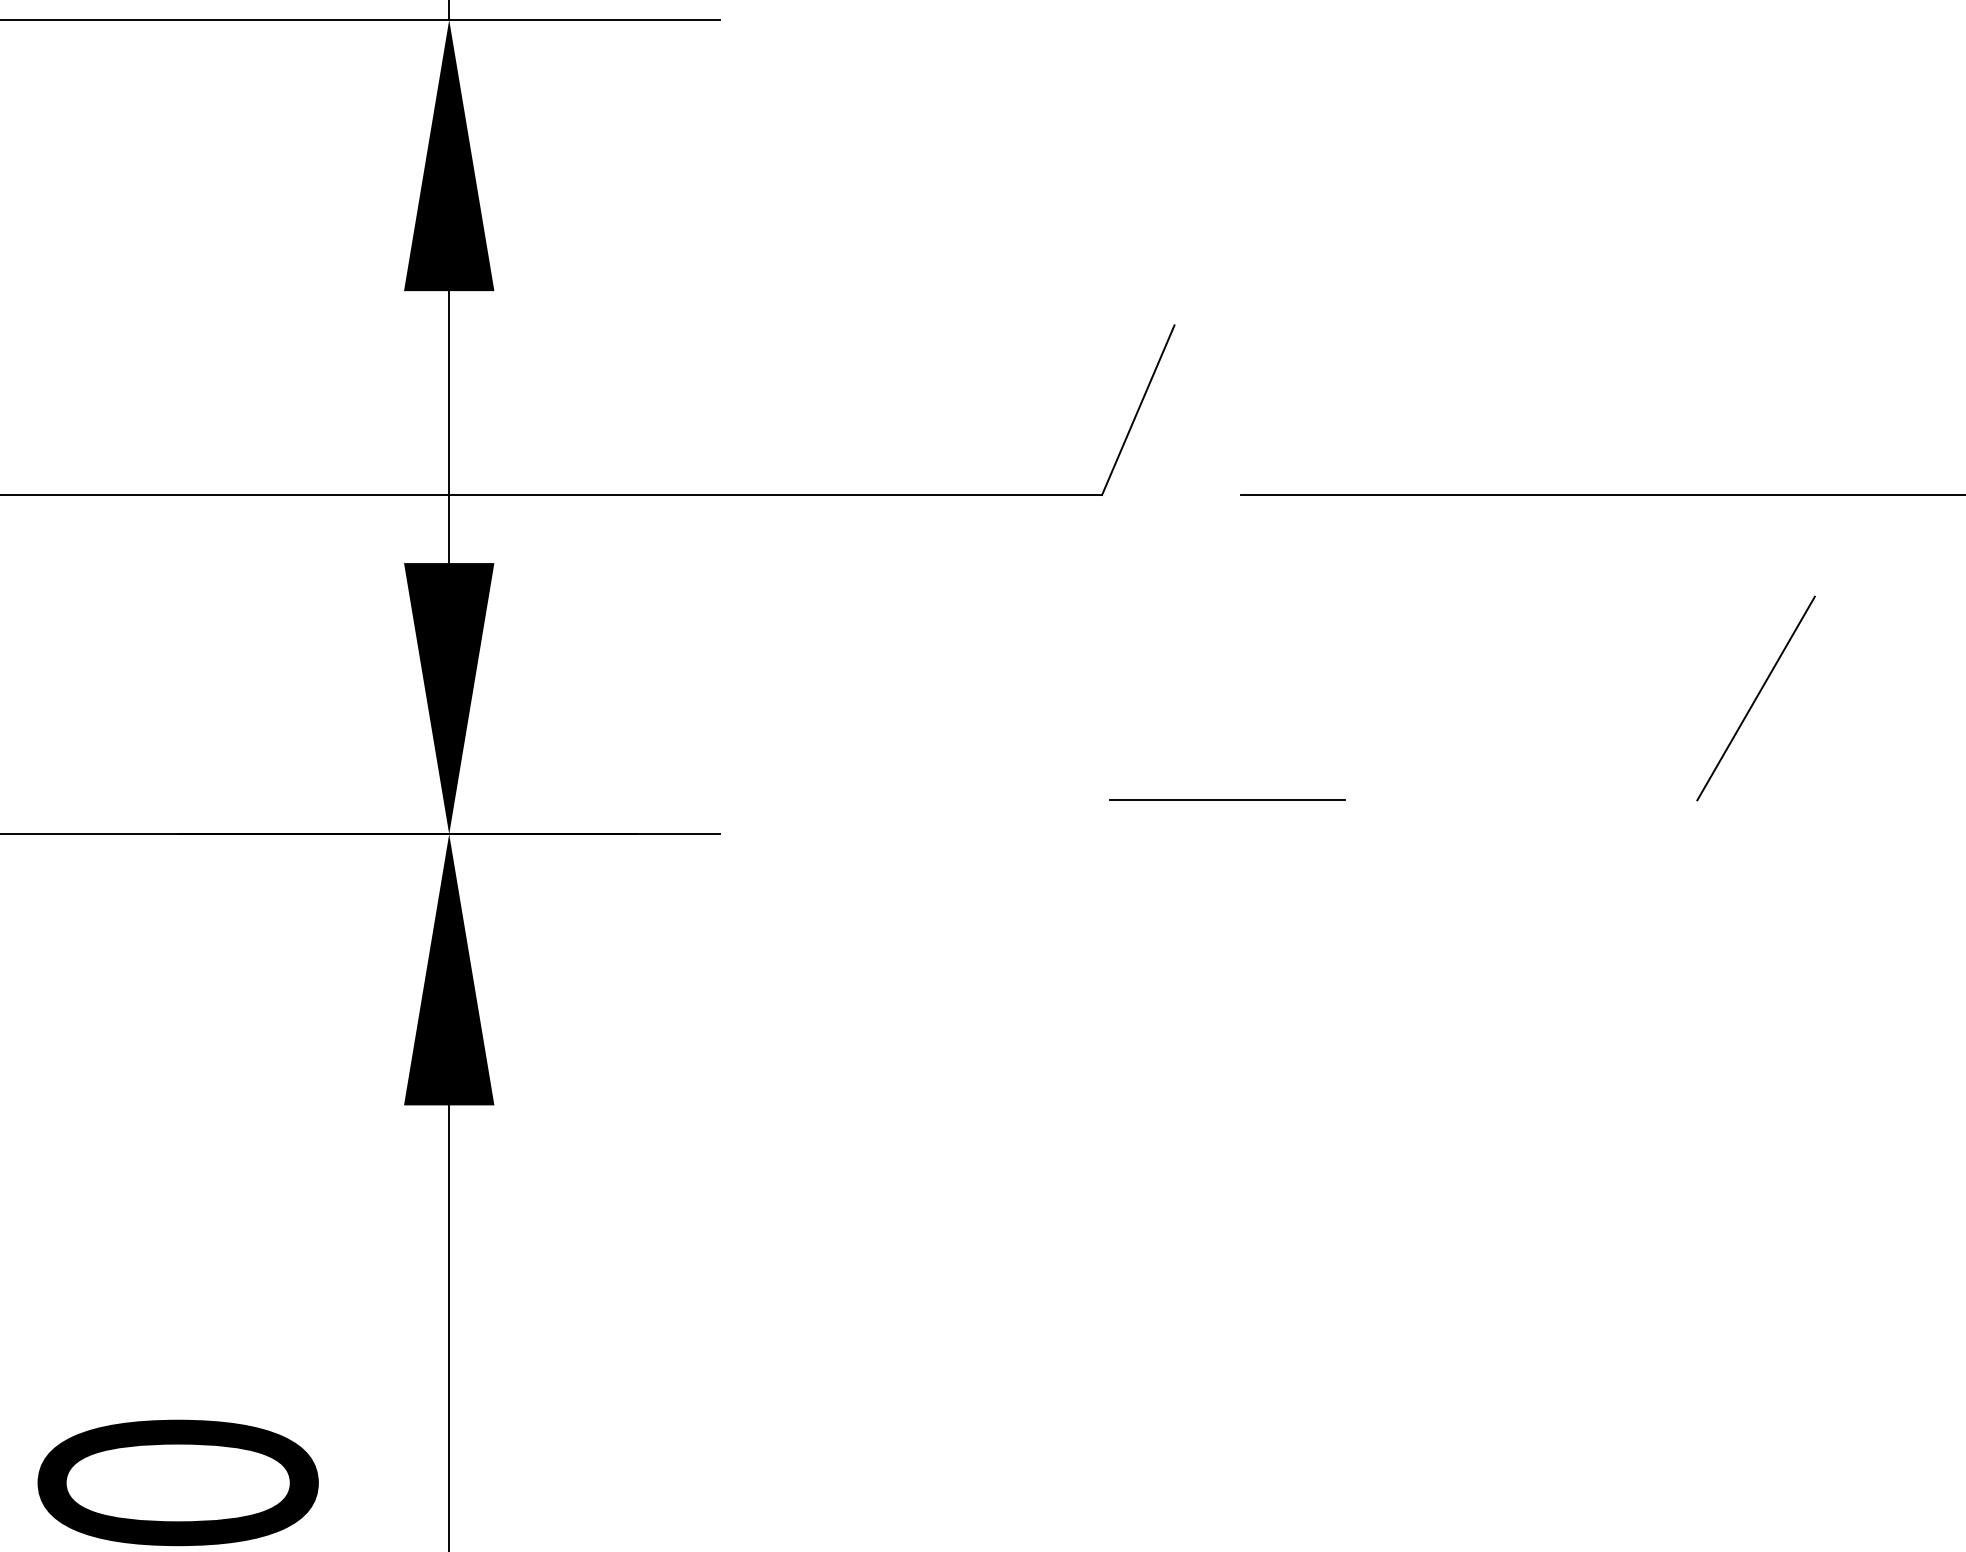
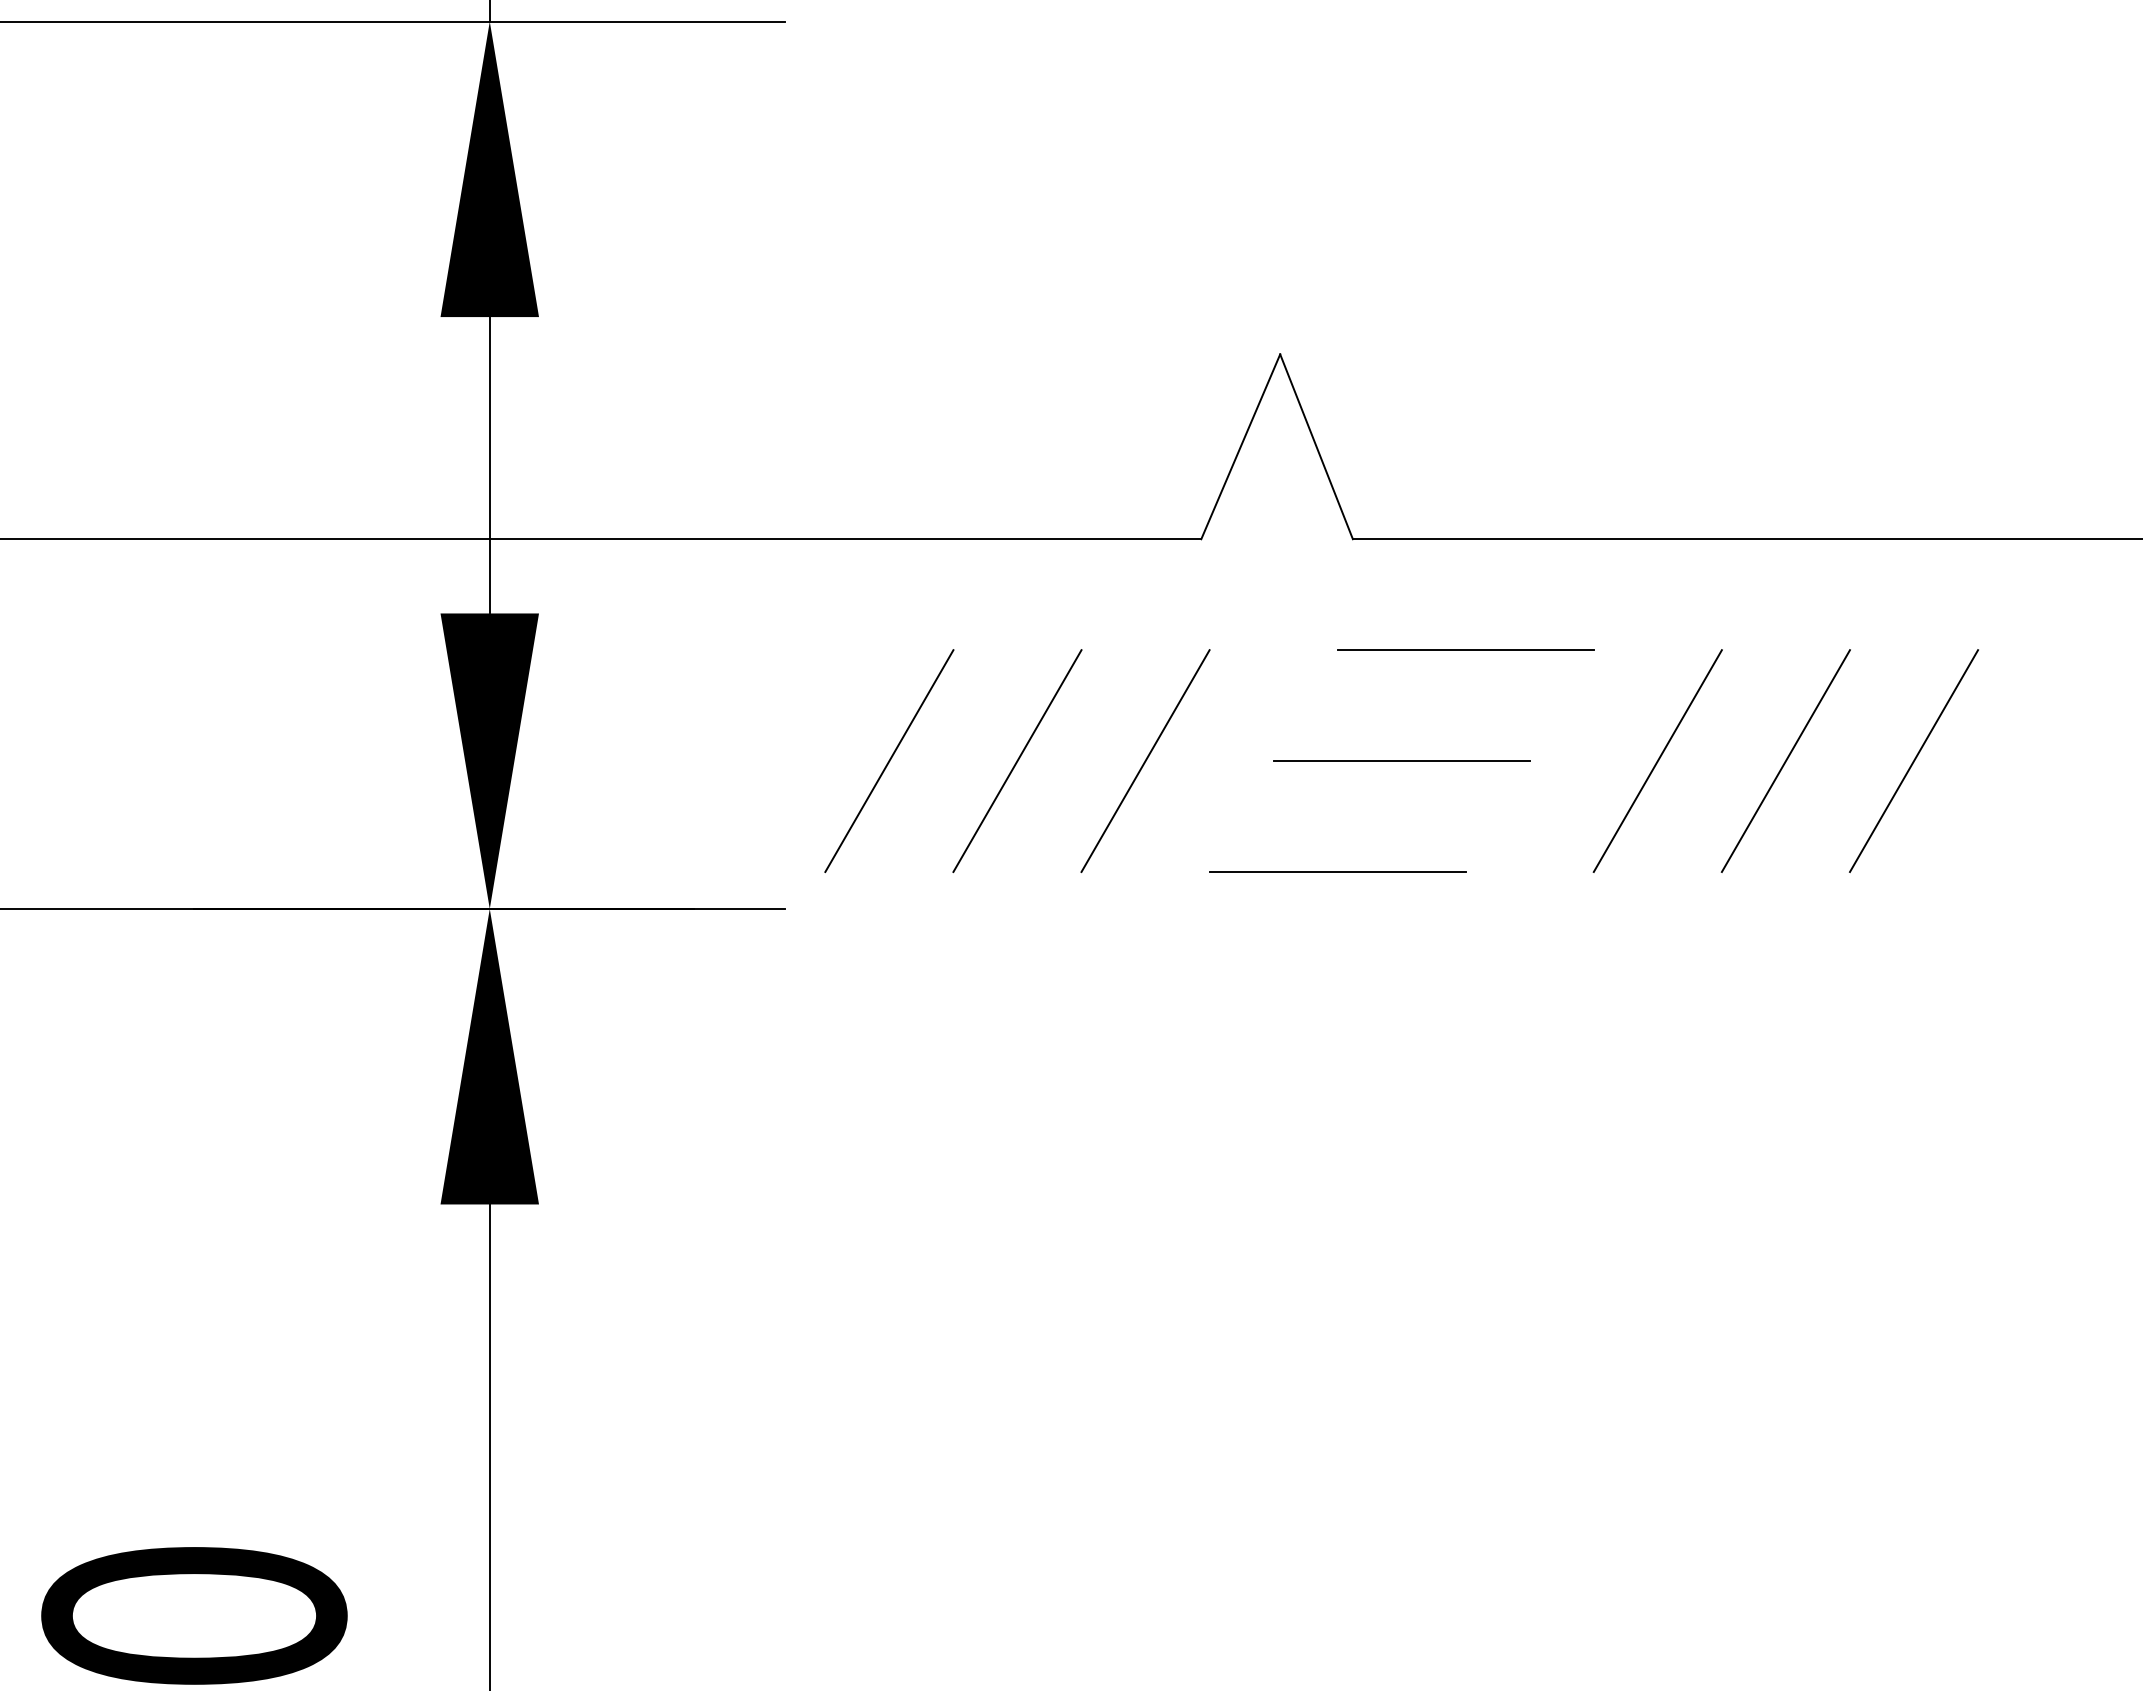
line: (1207, 409) -> (1316, 446), added
line: (1344, 597) -> (1465, 650), added
line: (815, 698) -> (889, 761), added
line: (933, 698) -> (1017, 761), added
line: (1050, 698) -> (1145, 761), added
line: (1285, 698) -> (1401, 761), added
line: (1520, 698) -> (1657, 761), added
line: (1638, 698) -> (1785, 761), added

